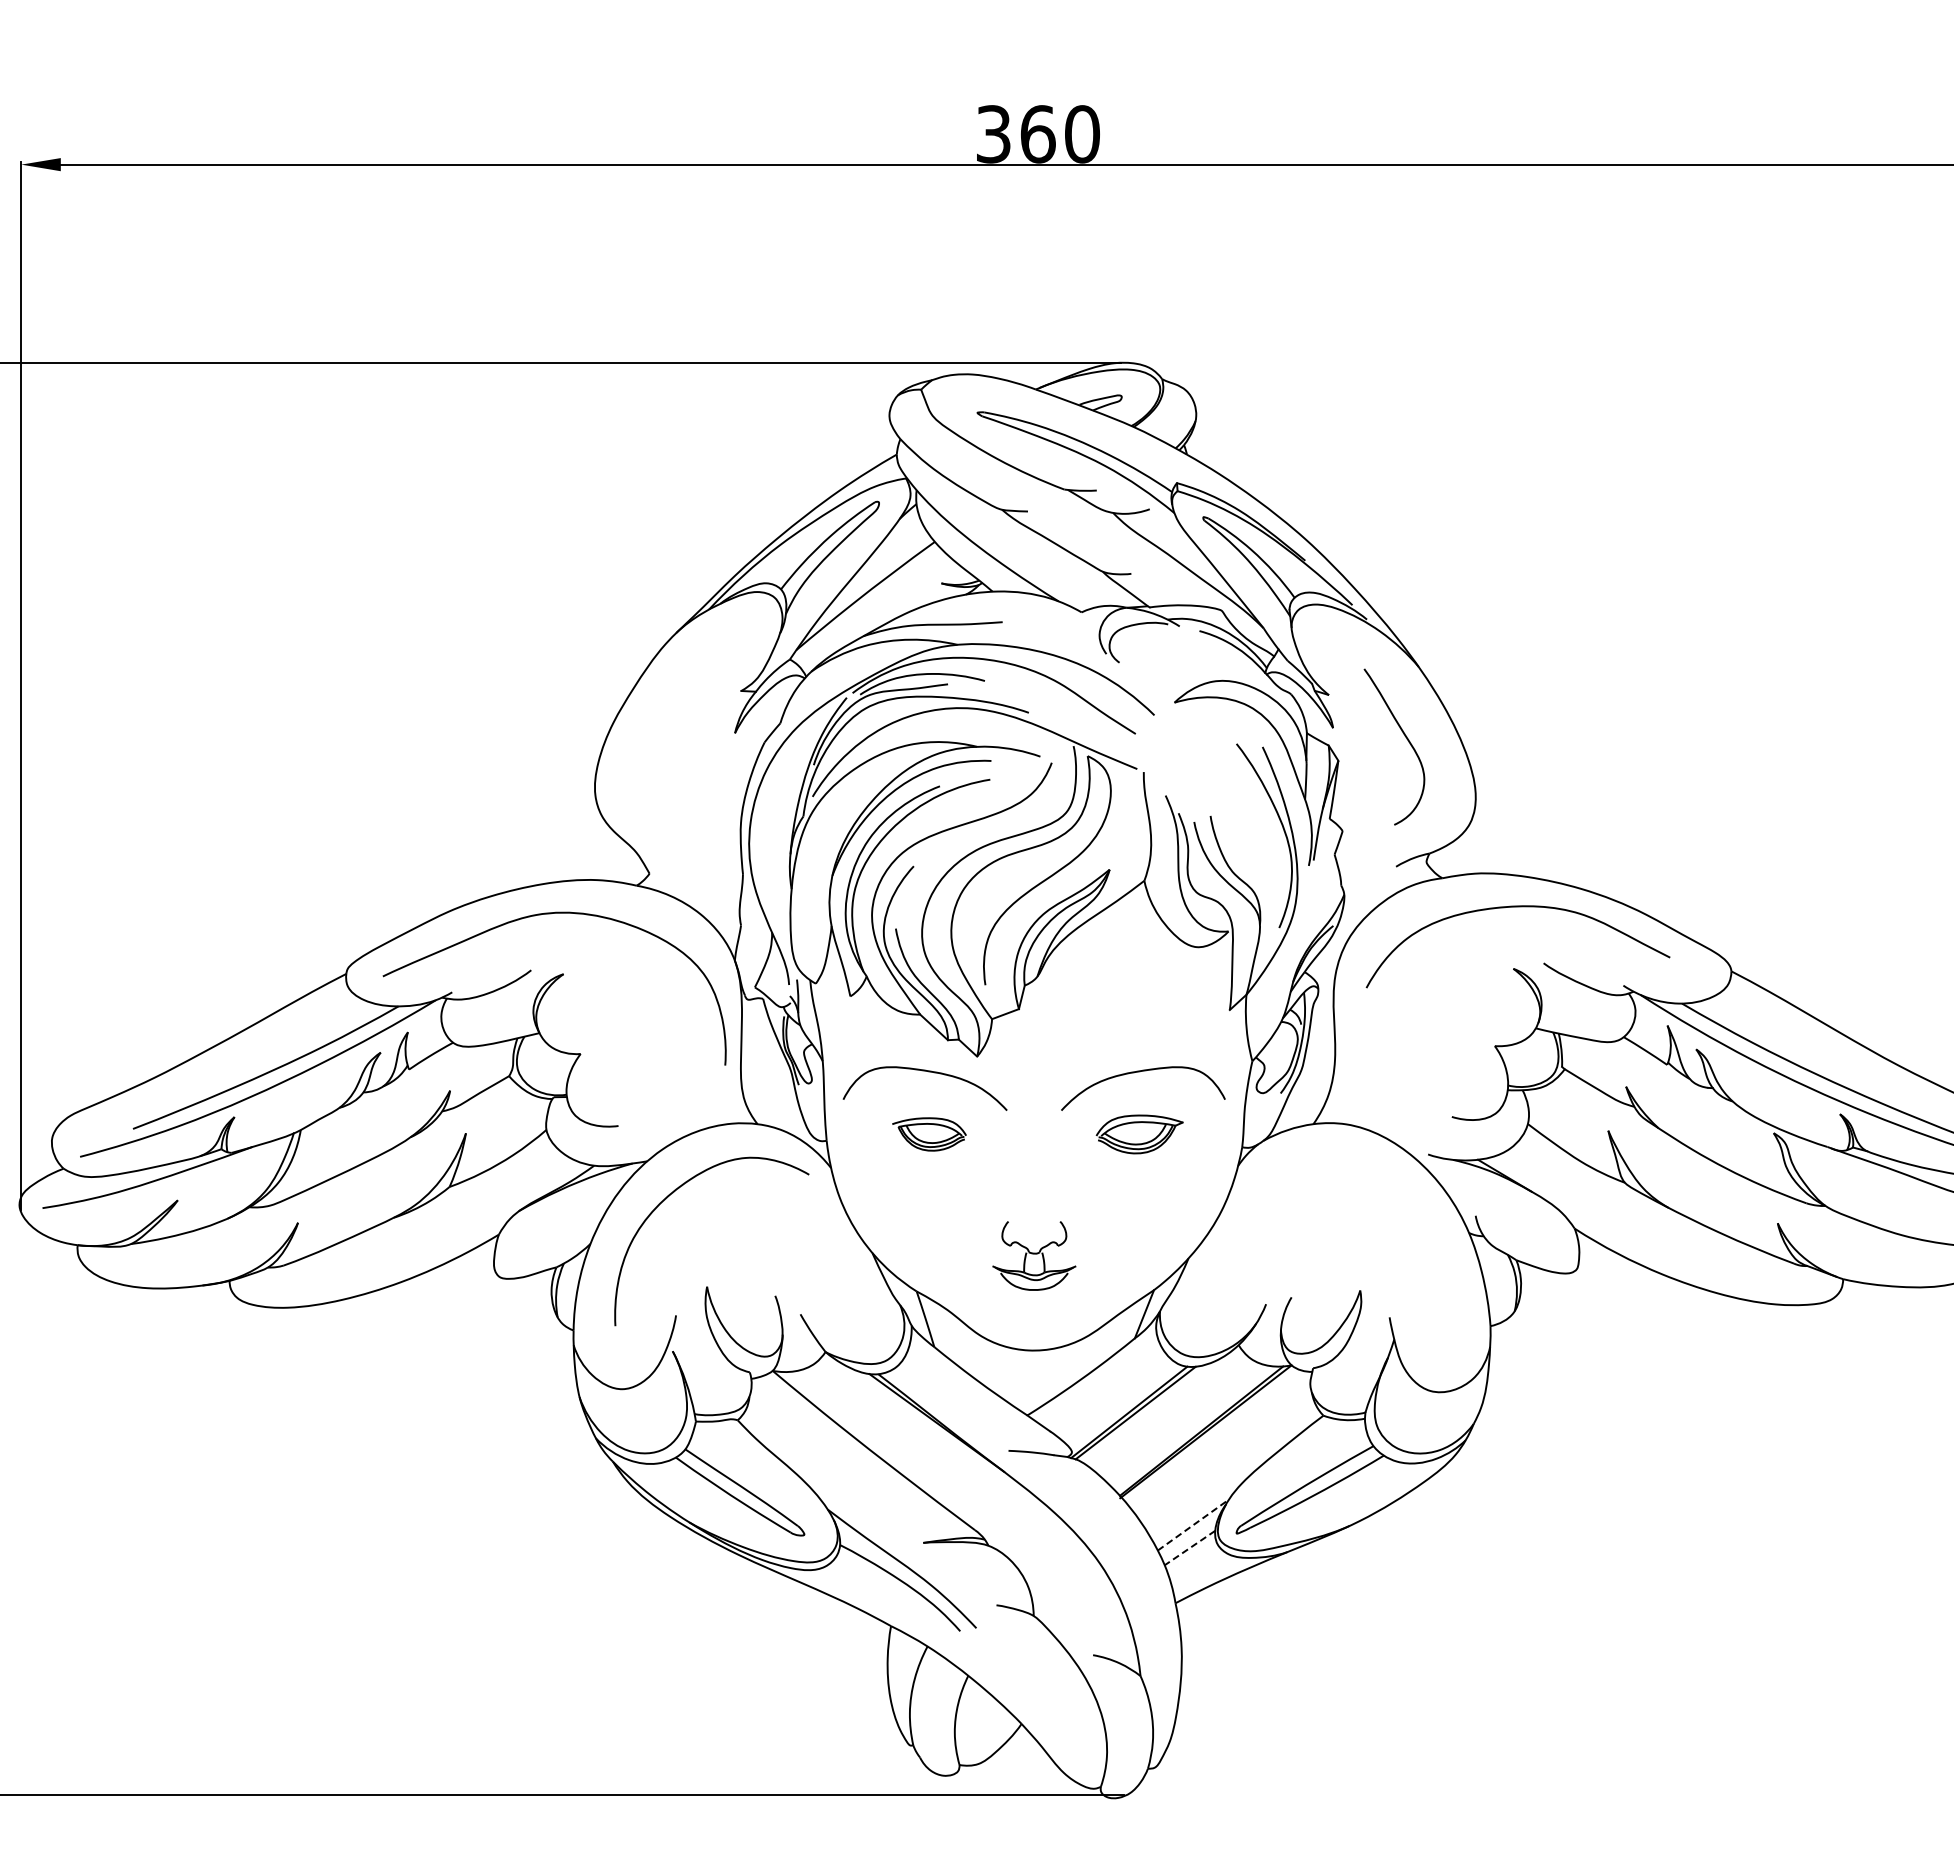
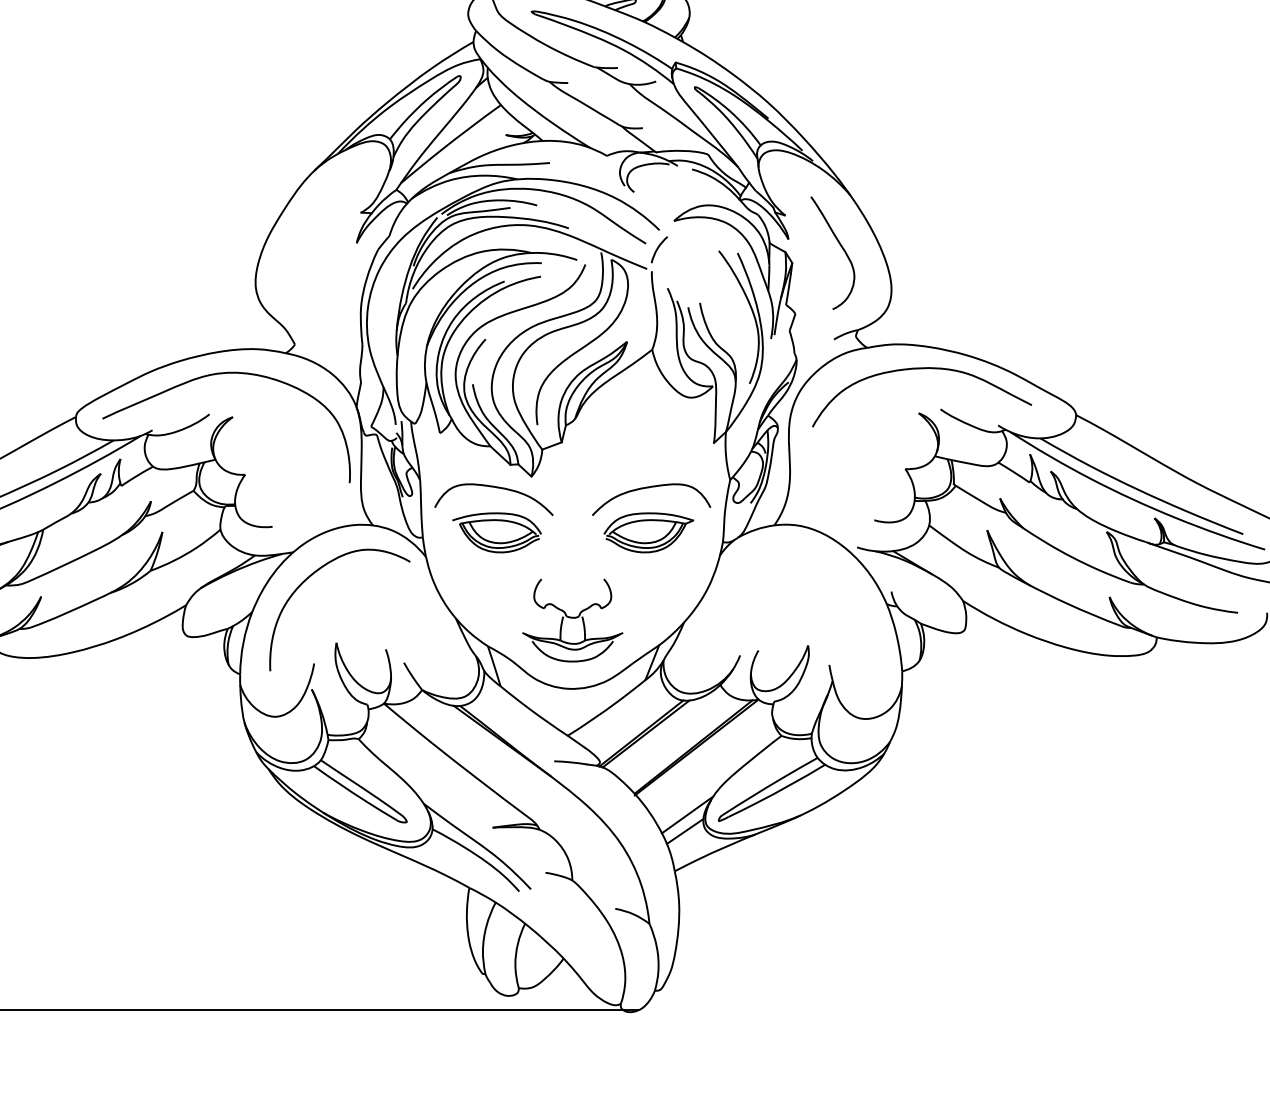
curve: (1152, 741) -> (658, 249), added
part: (929, 1134) -> (497, 532), size x1.67
part: (1139, 1134) -> (648, 532), size x1.43
part: (1034, 1255) -> (572, 620), size x1.67
line: (1193, 1525) -> (687, 815), dashed -> solid
line: (1190, 1548) -> (685, 831), dashed -> solid

